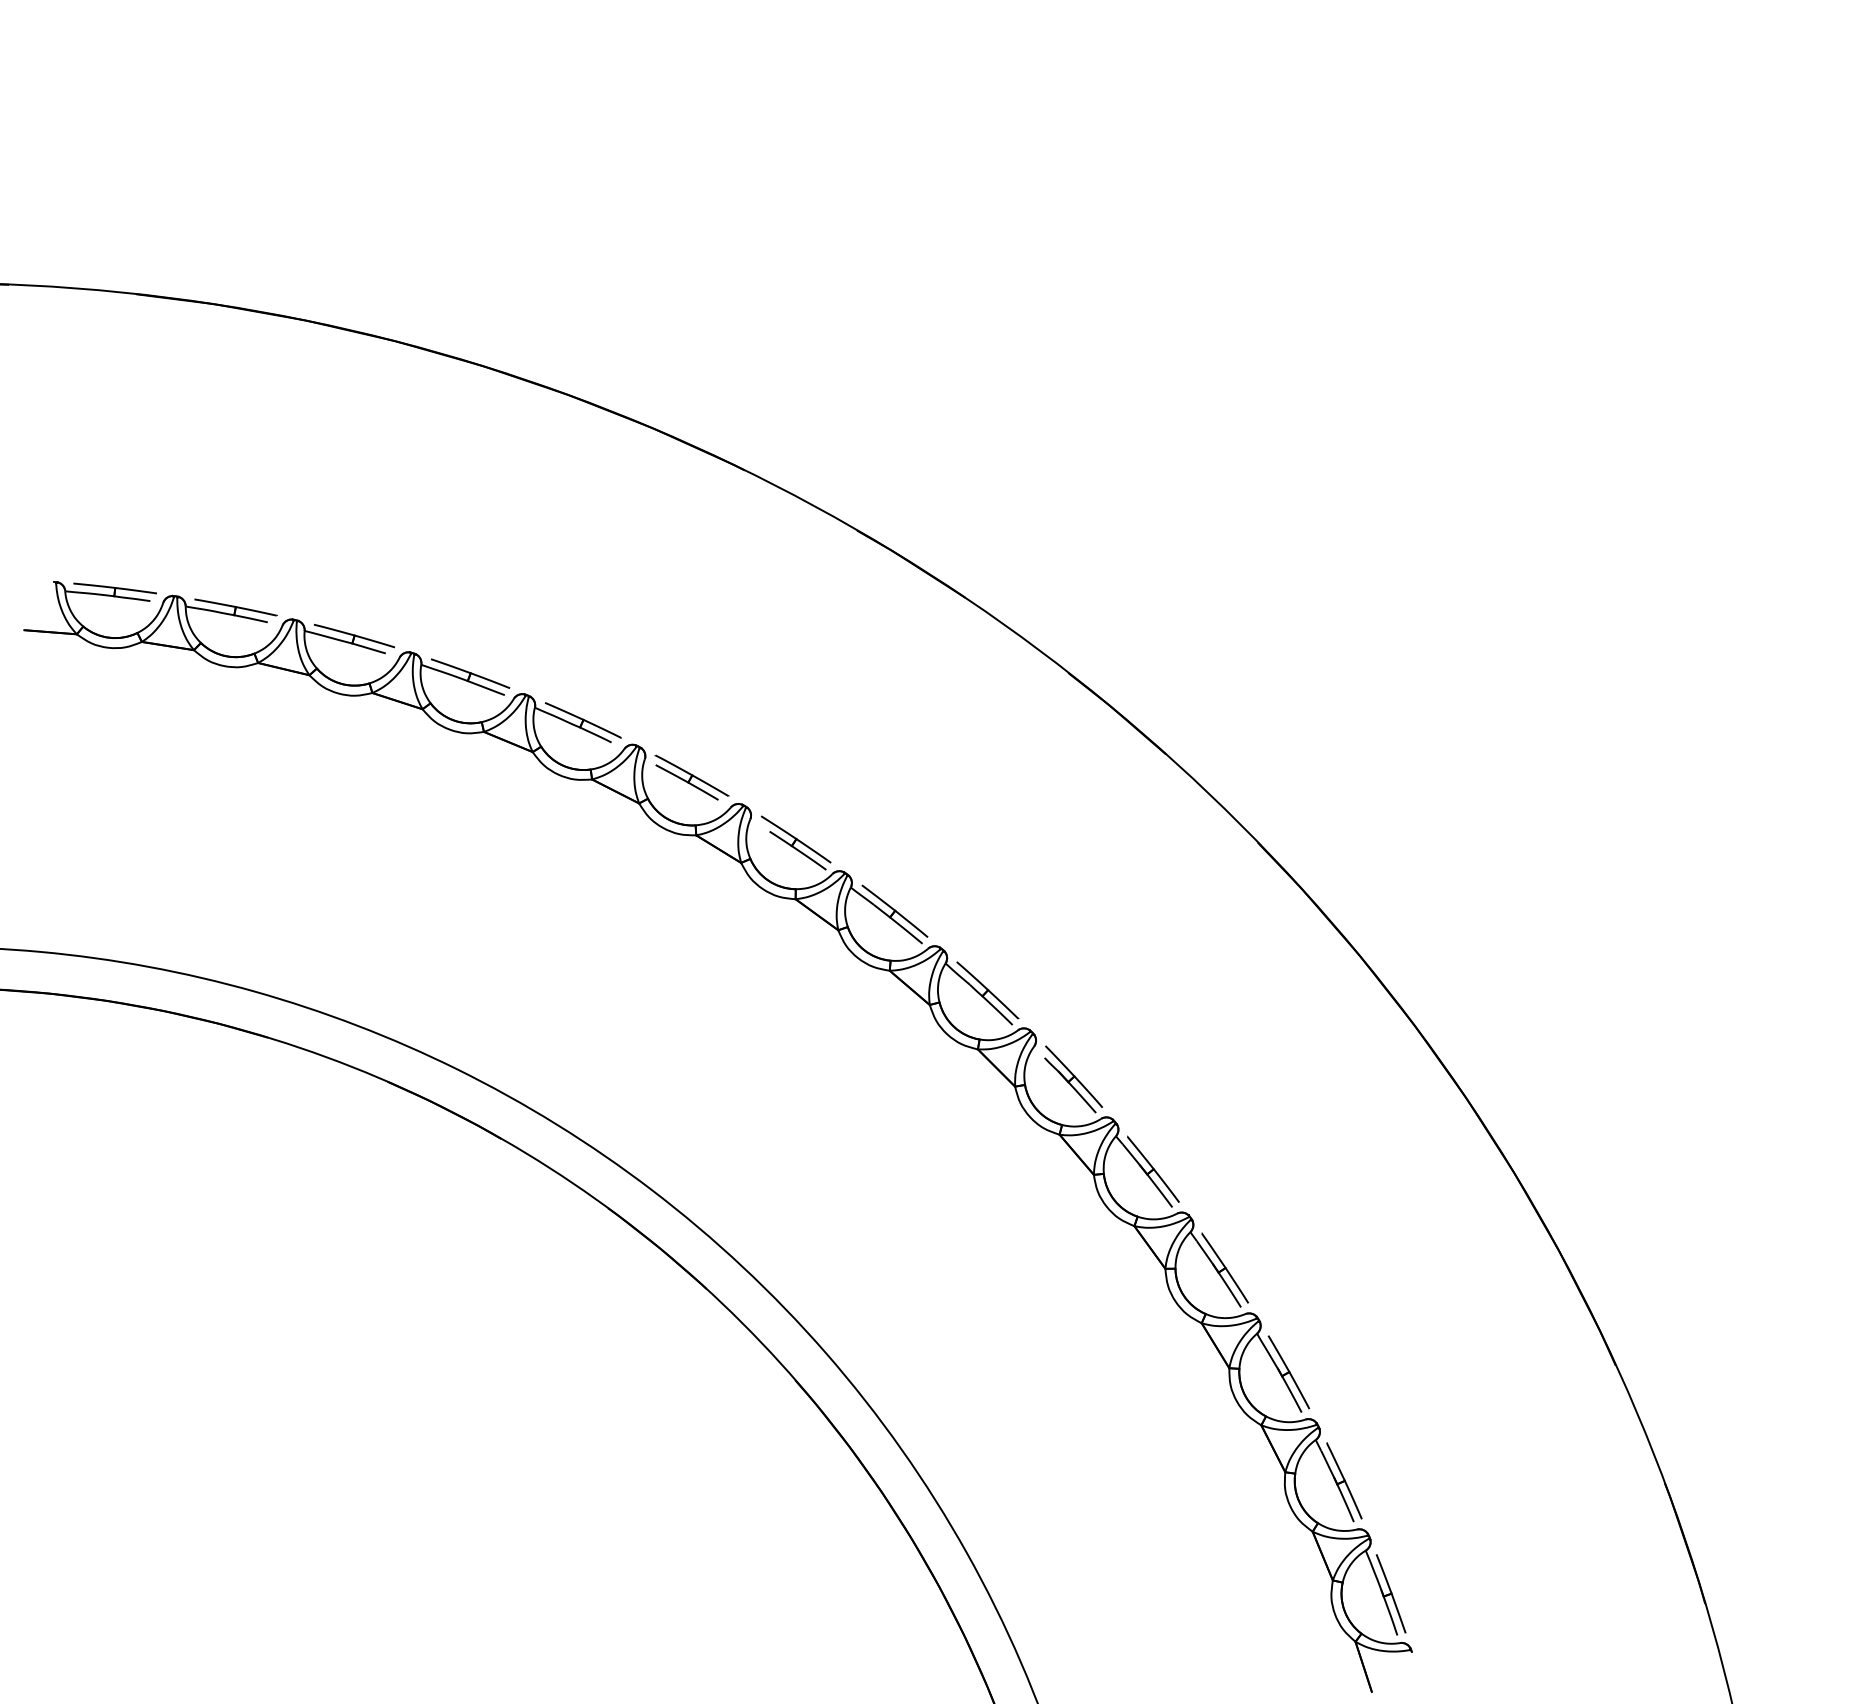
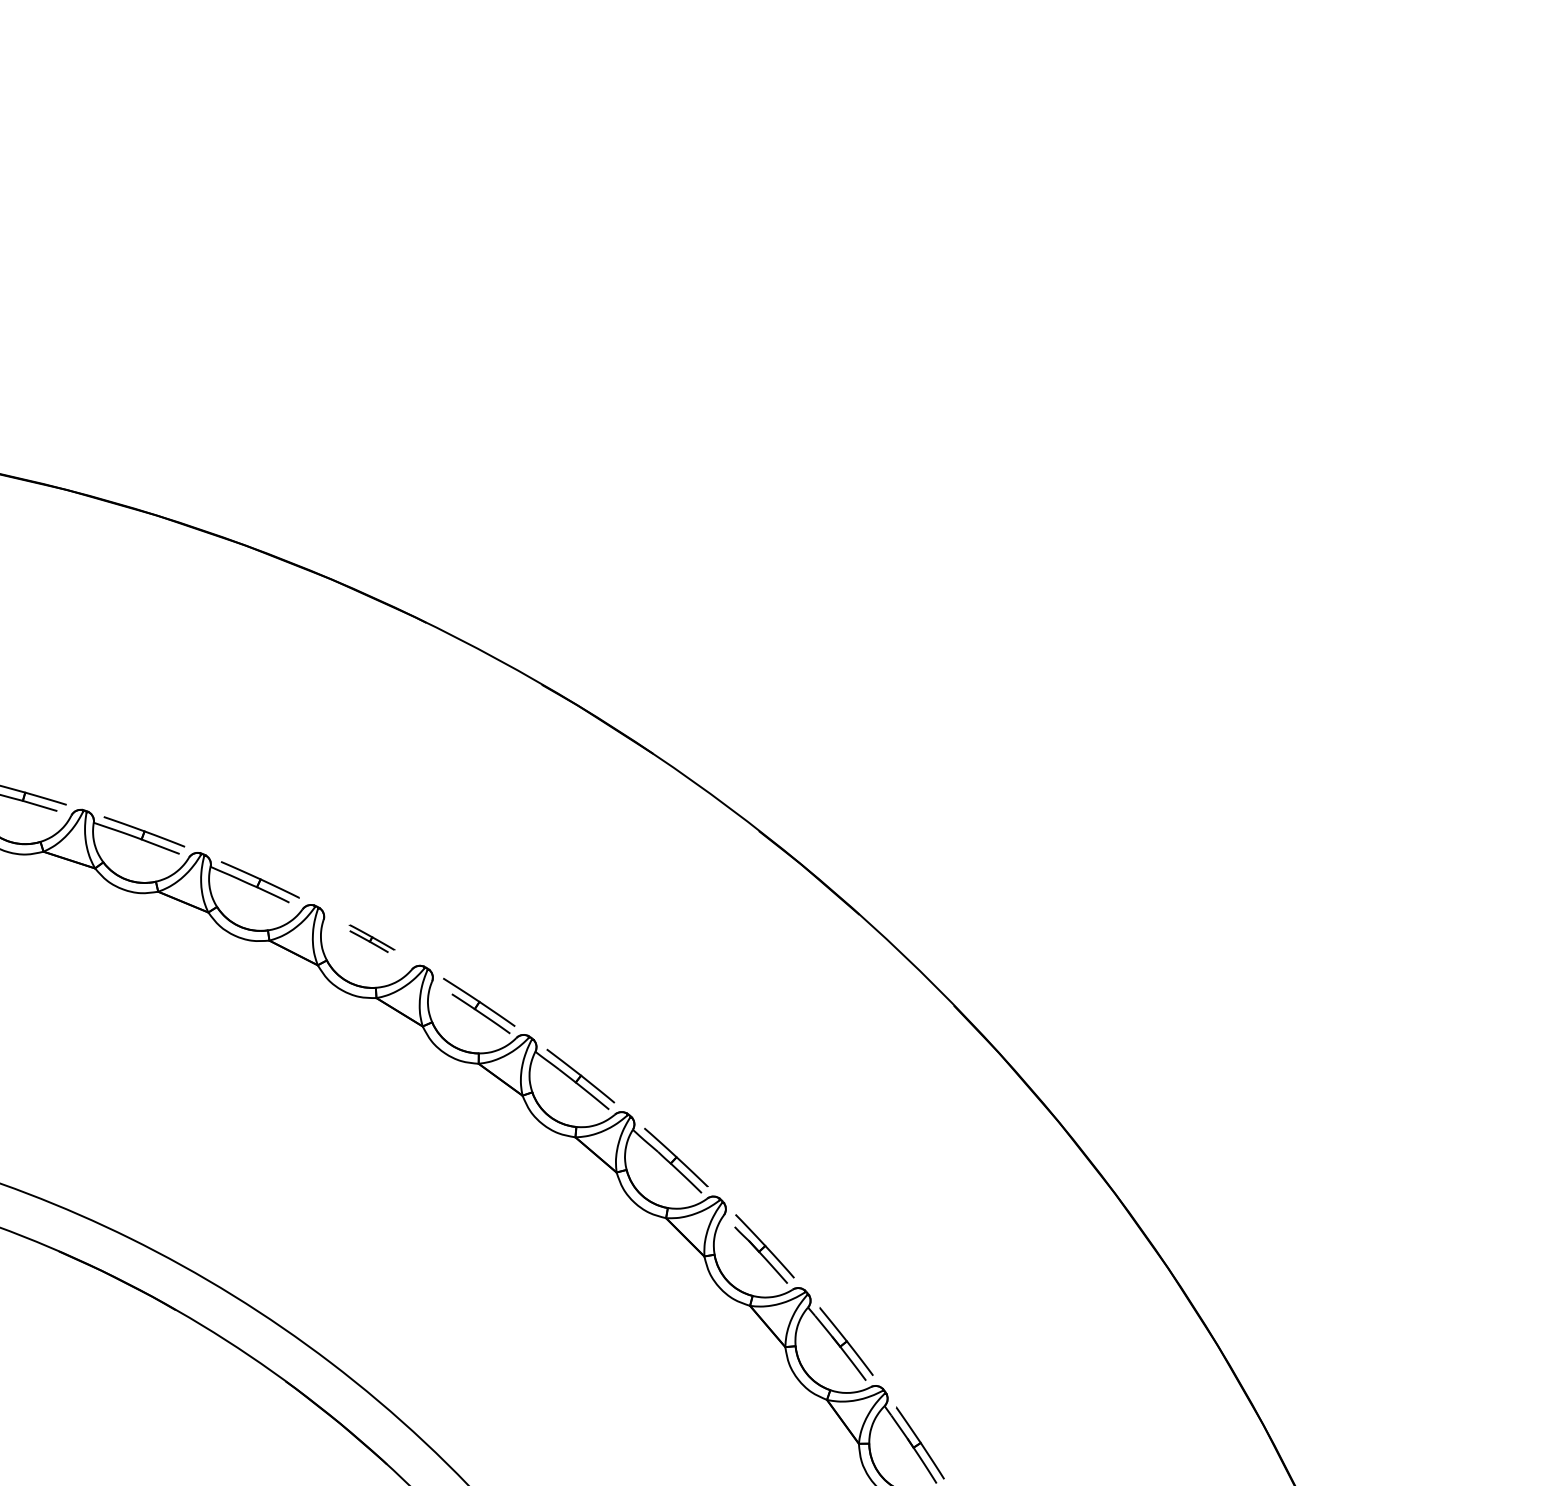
part: (691, 777) -> (371, 938), size x0.6

